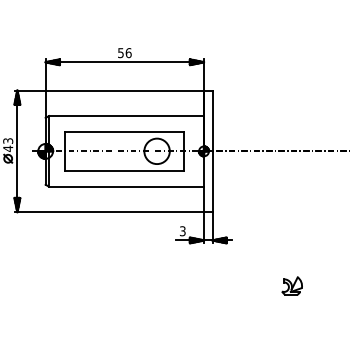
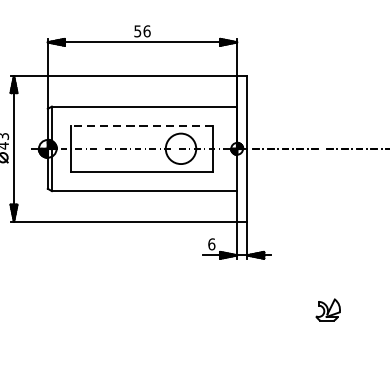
line: (124, 132) -> (142, 126), solid -> dashed
text: (182, 231) -> (211, 244), 3 -> 6
part: (291, 285) -> (327, 309), moved

